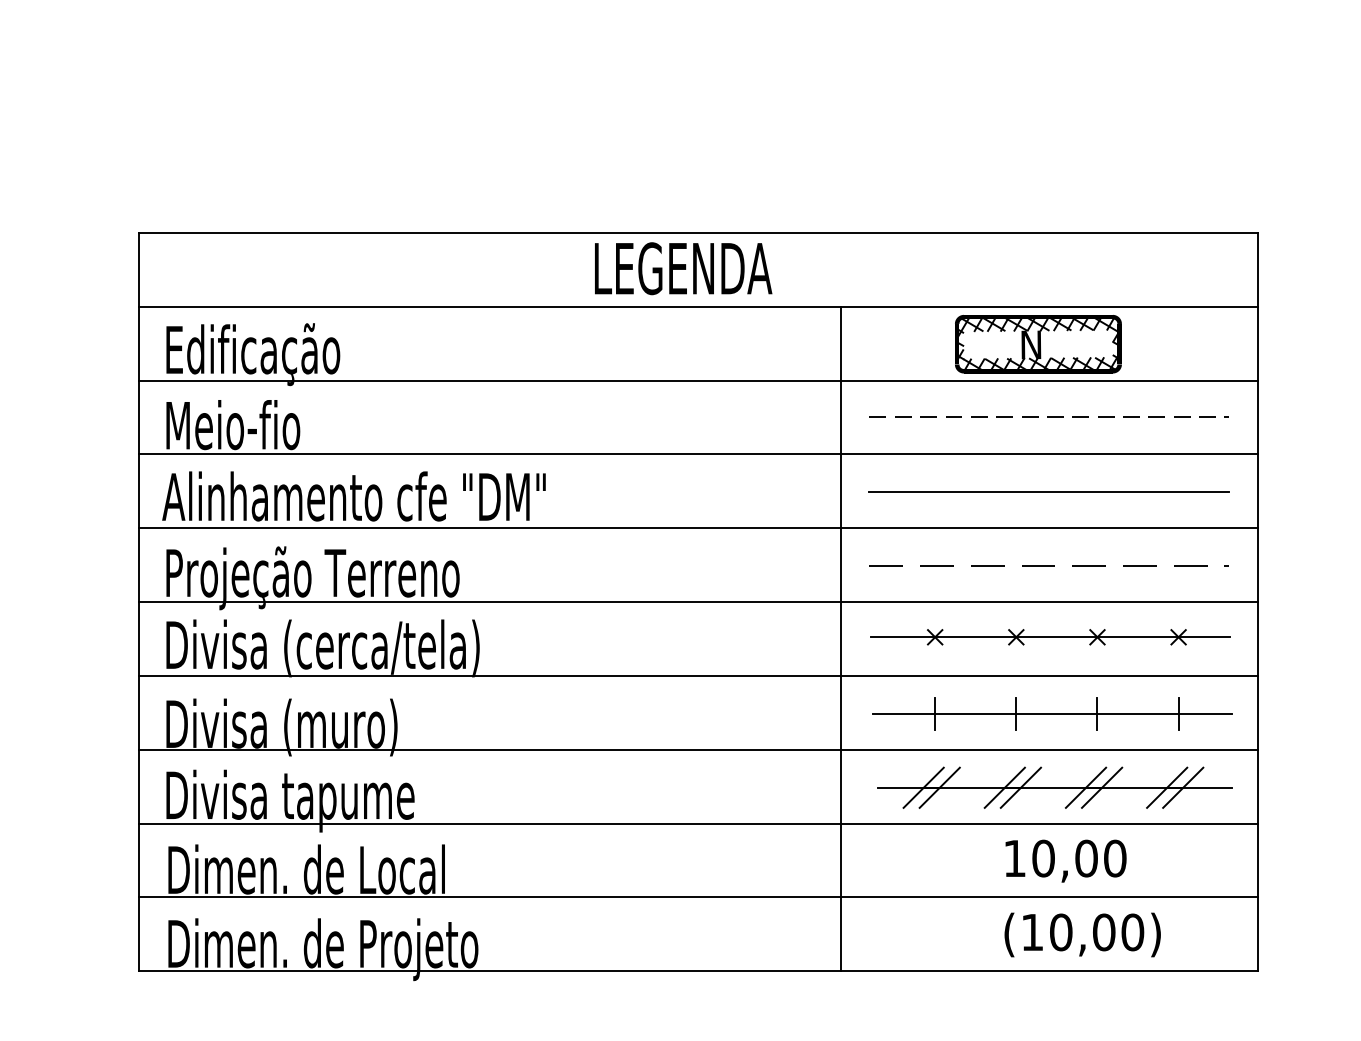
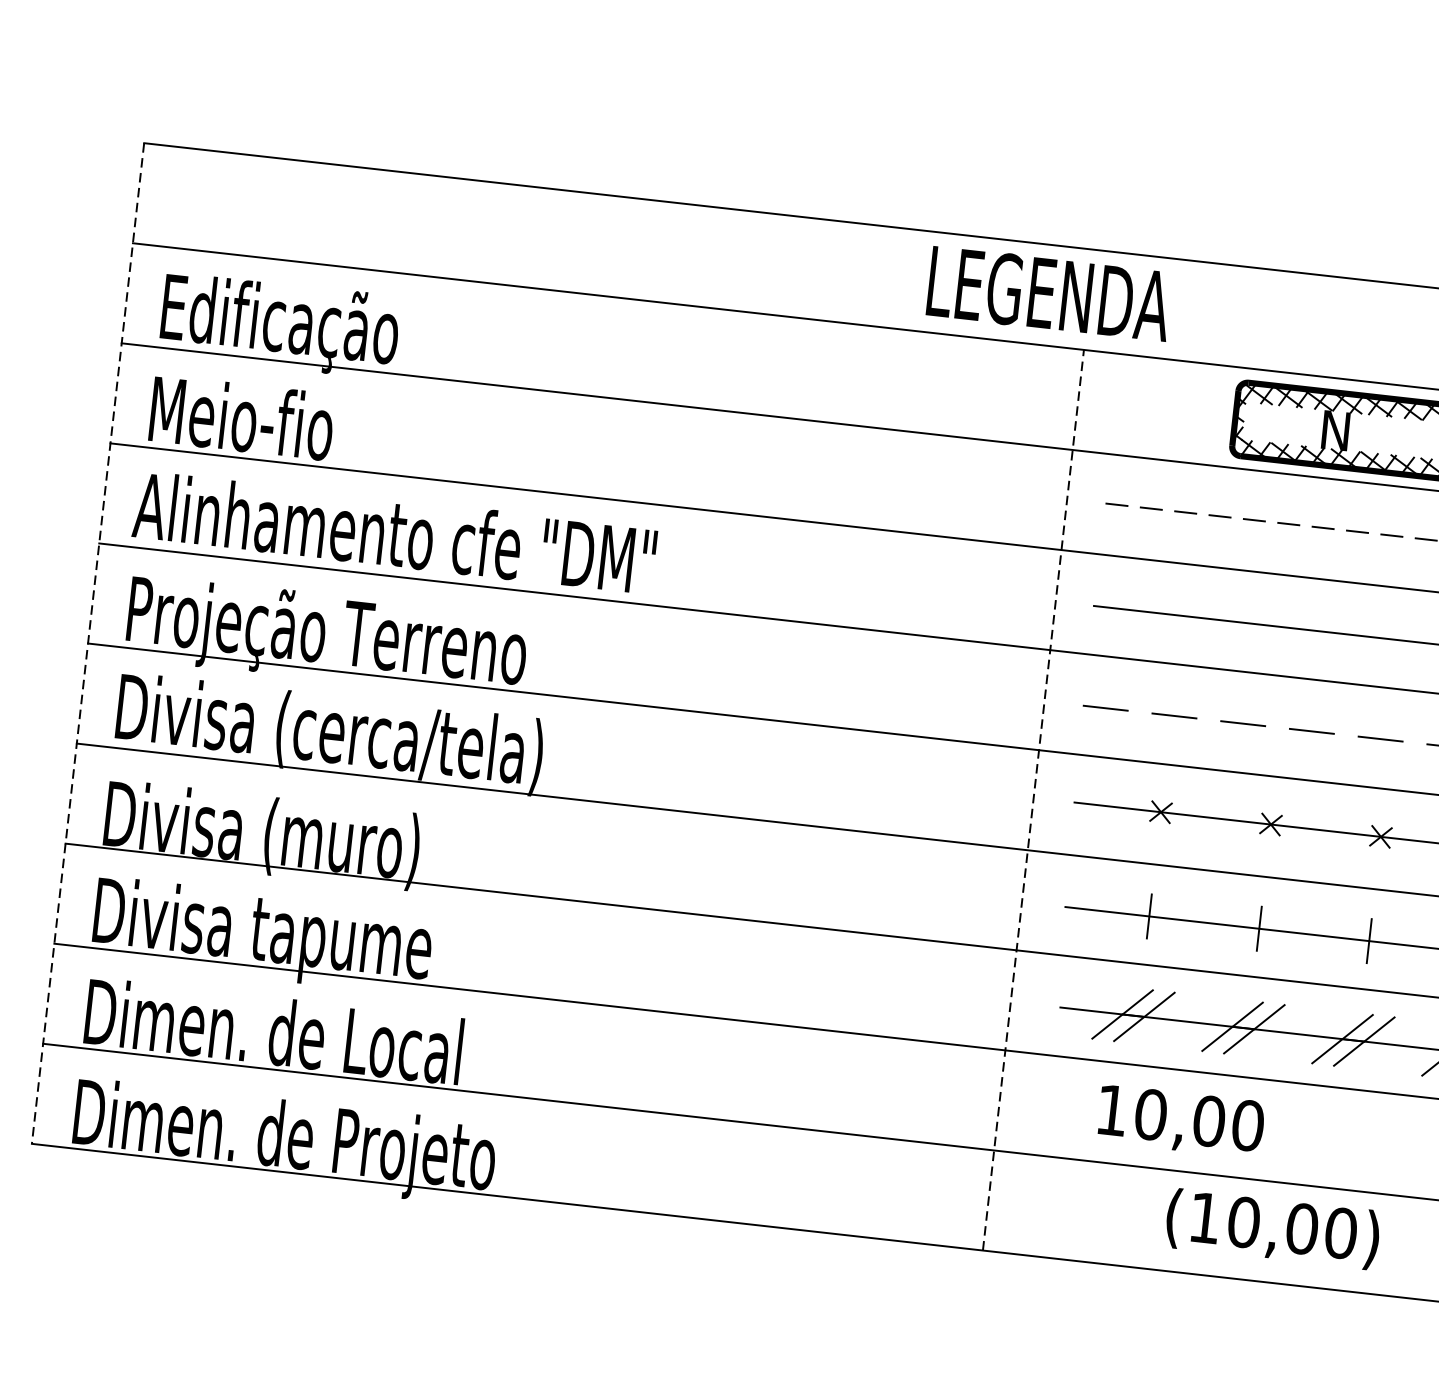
text: (683, 268) -> (1049, 293), moved
line: (139, 602) -> (88, 644), solid -> dashed
line: (841, 638) -> (1033, 799), solid -> dashed
text: (1065, 860) -> (1180, 1120), moved
text: (1082, 934) -> (1272, 1228), moved

